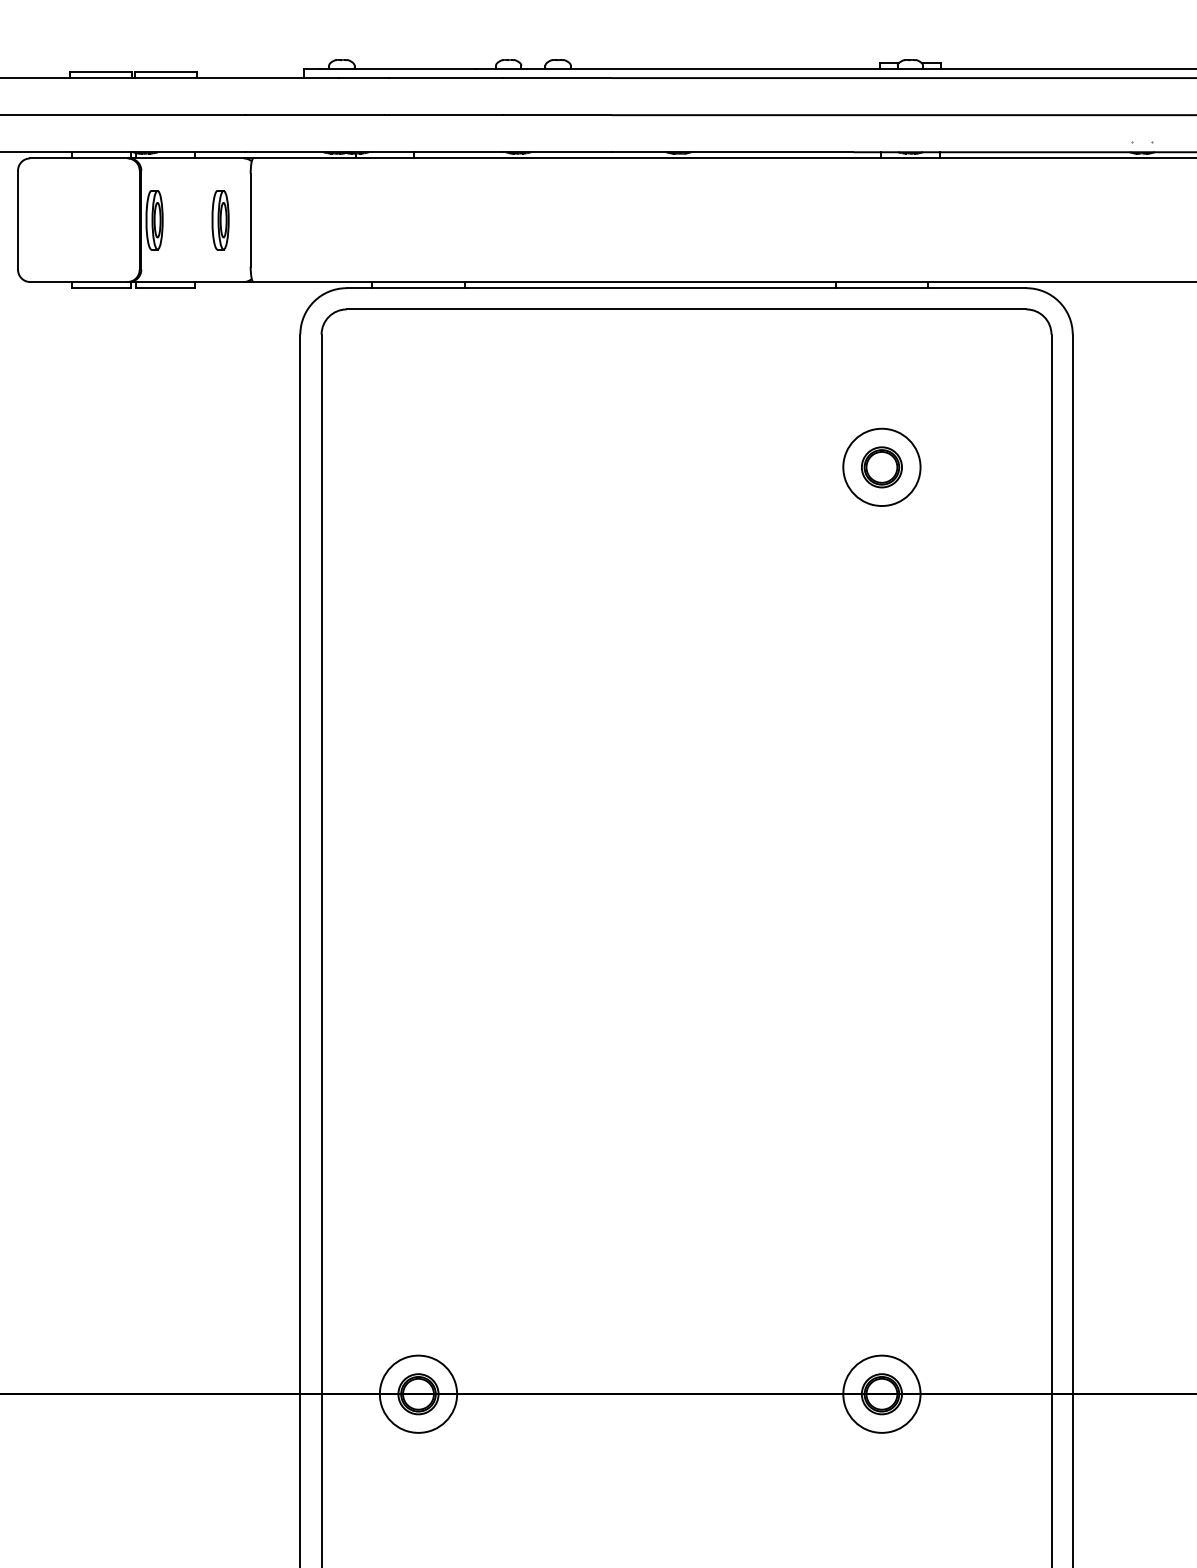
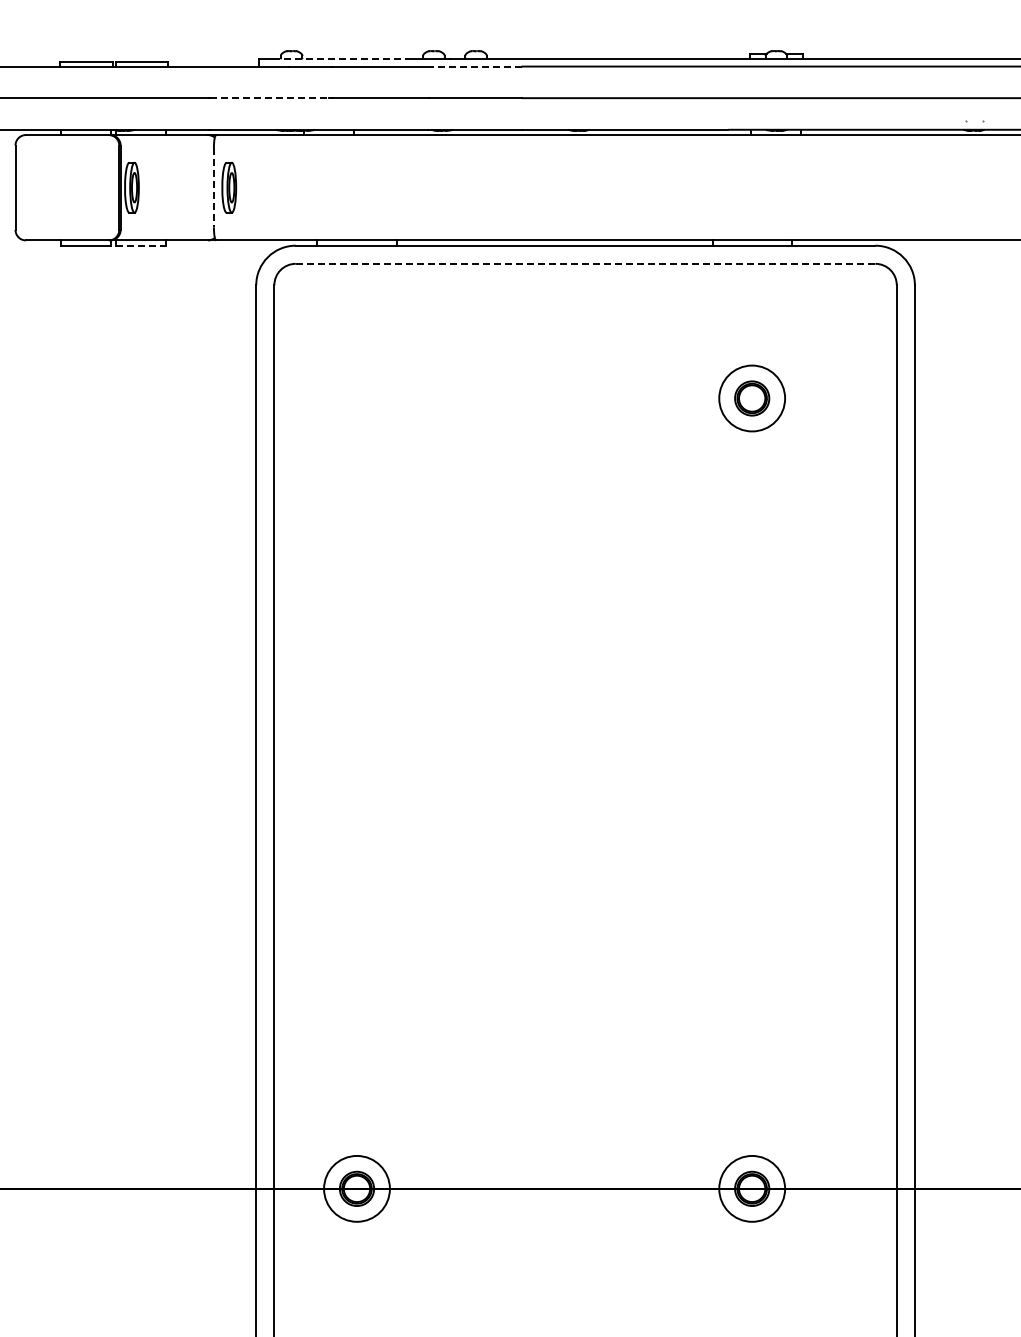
line: (399, 68) -> (340, 58), solid -> dashed
line: (556, 78) -> (474, 66), solid -> dashed
line: (315, 115) -> (269, 98), solid -> dashed
part: (220, 219) -> (229, 187), moved
line: (250, 219) -> (213, 187), solid -> dashed
line: (165, 287) -> (141, 245), solid -> dashed
line: (686, 309) -> (585, 263), solid -> dashed

